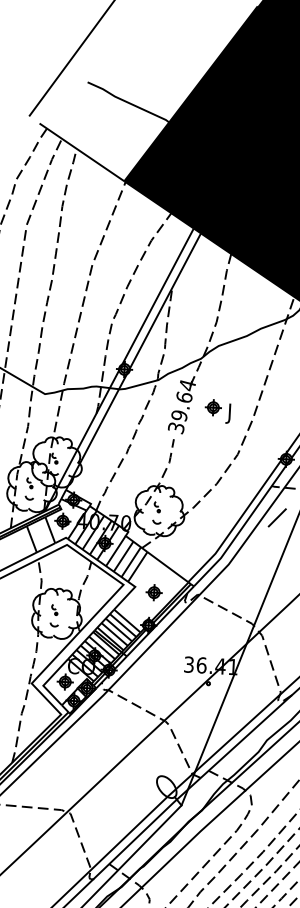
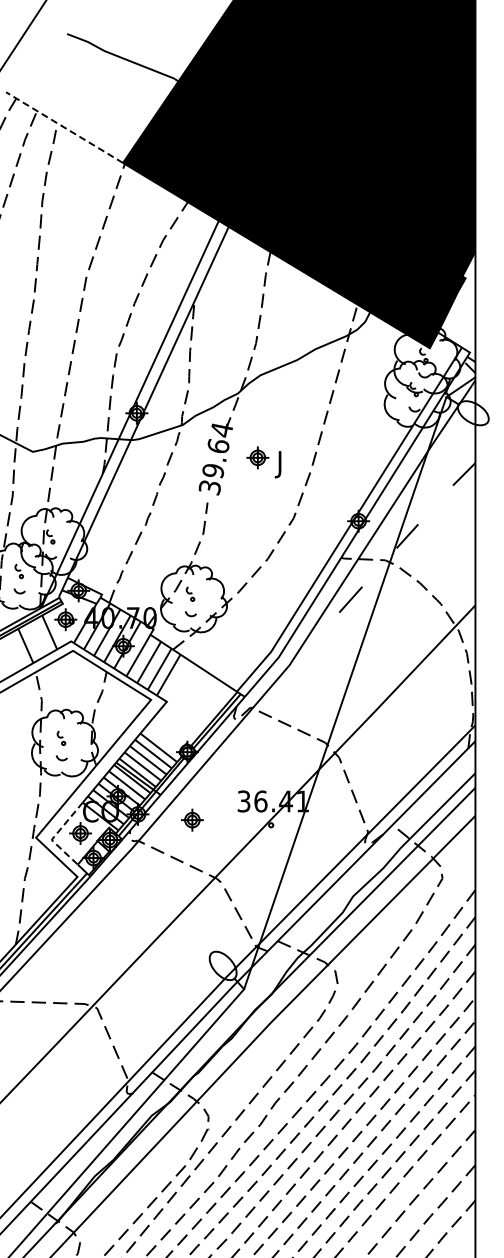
line: (81, 152) -> (64, 127), solid -> dashed
part: (154, 592) -> (192, 819), moved
line: (46, 682) -> (55, 835), solid -> dashed

